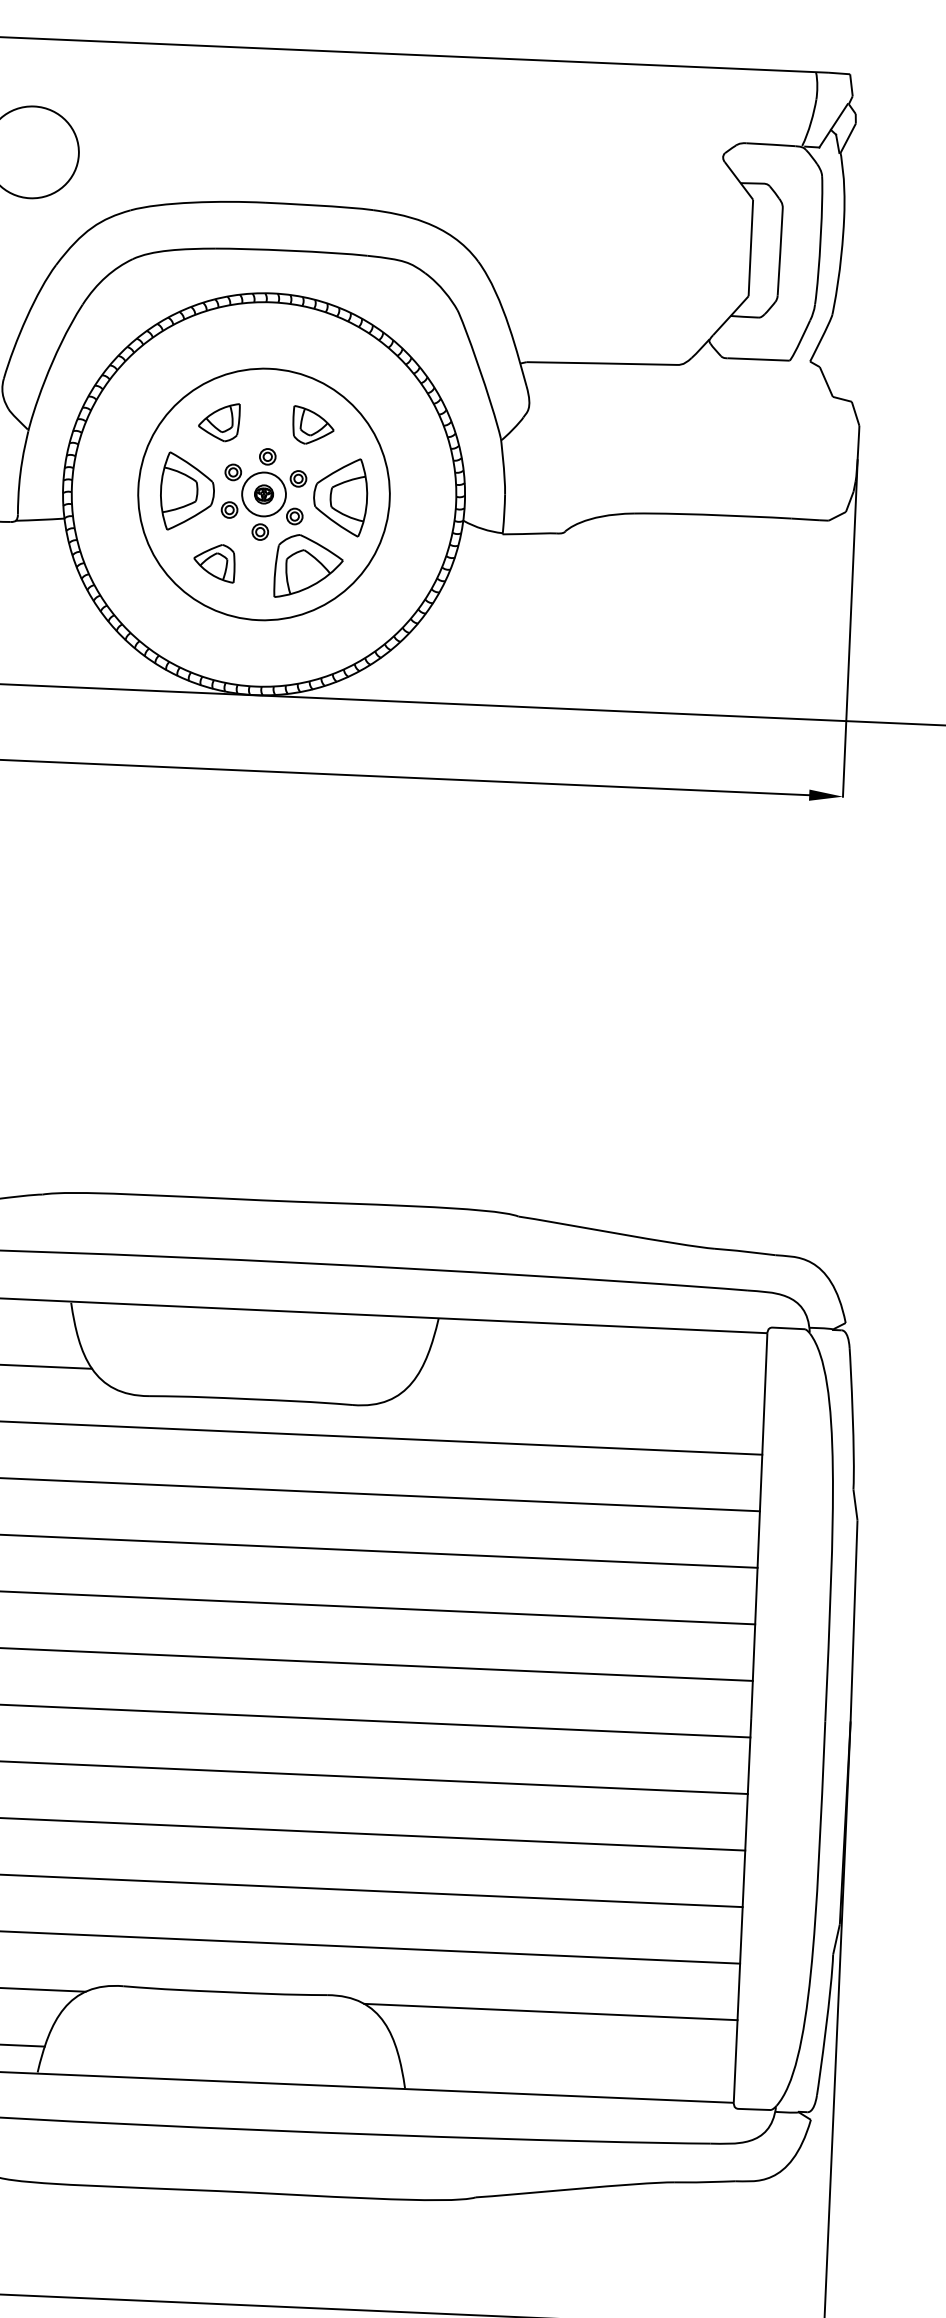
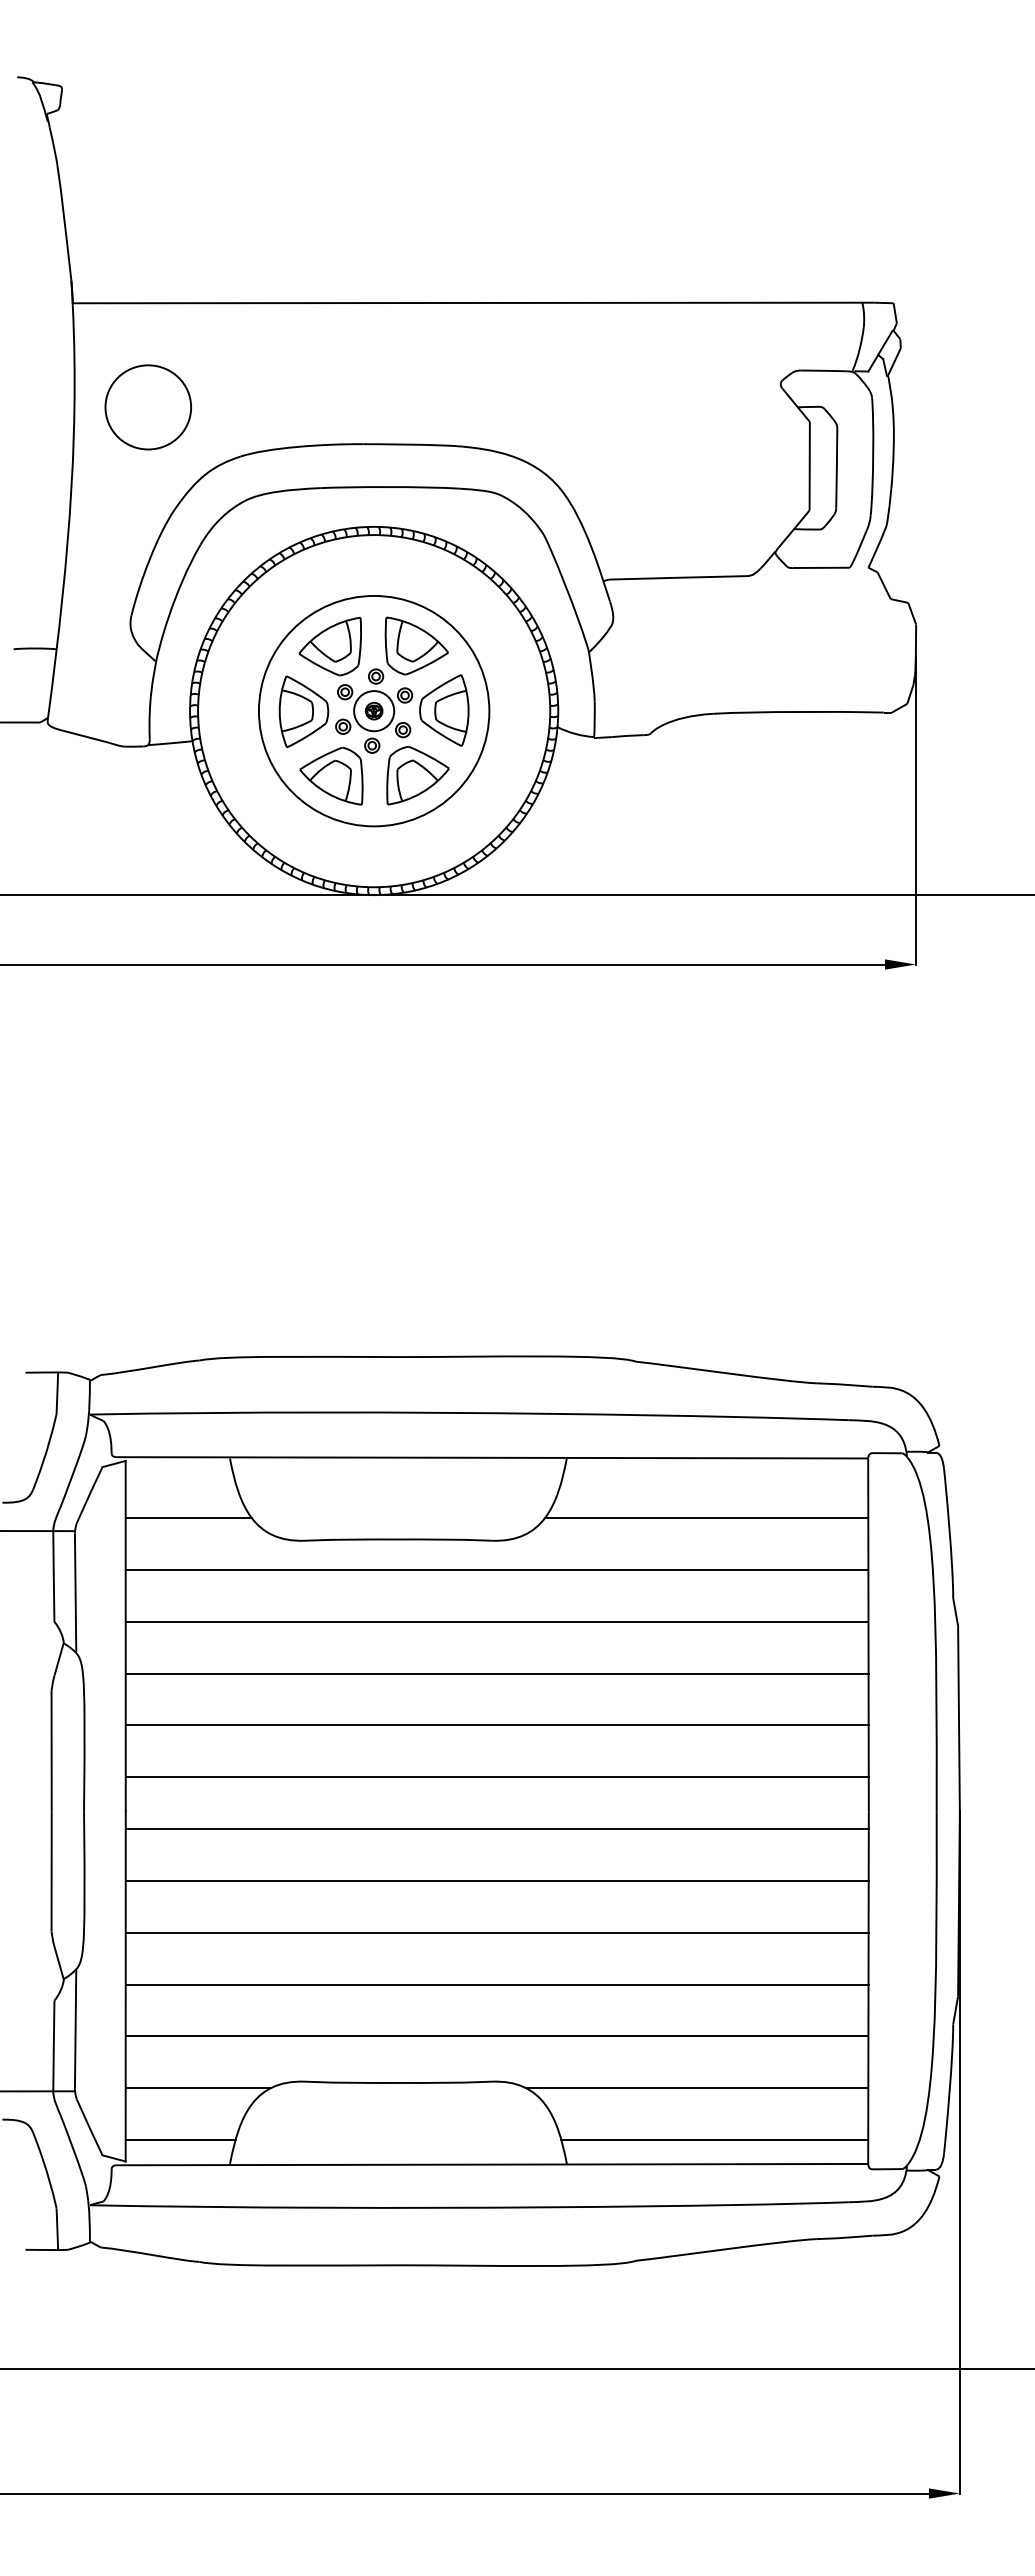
part: (218, 421) -> (329, 646), size x1.67
part: (313, 424) -> (416, 645), size x1.67
part: (214, 562) -> (331, 775), size x1.67
line: (588, 1391) -> (706, 1518), added
line: (567, 2069) -> (714, 2140), added

